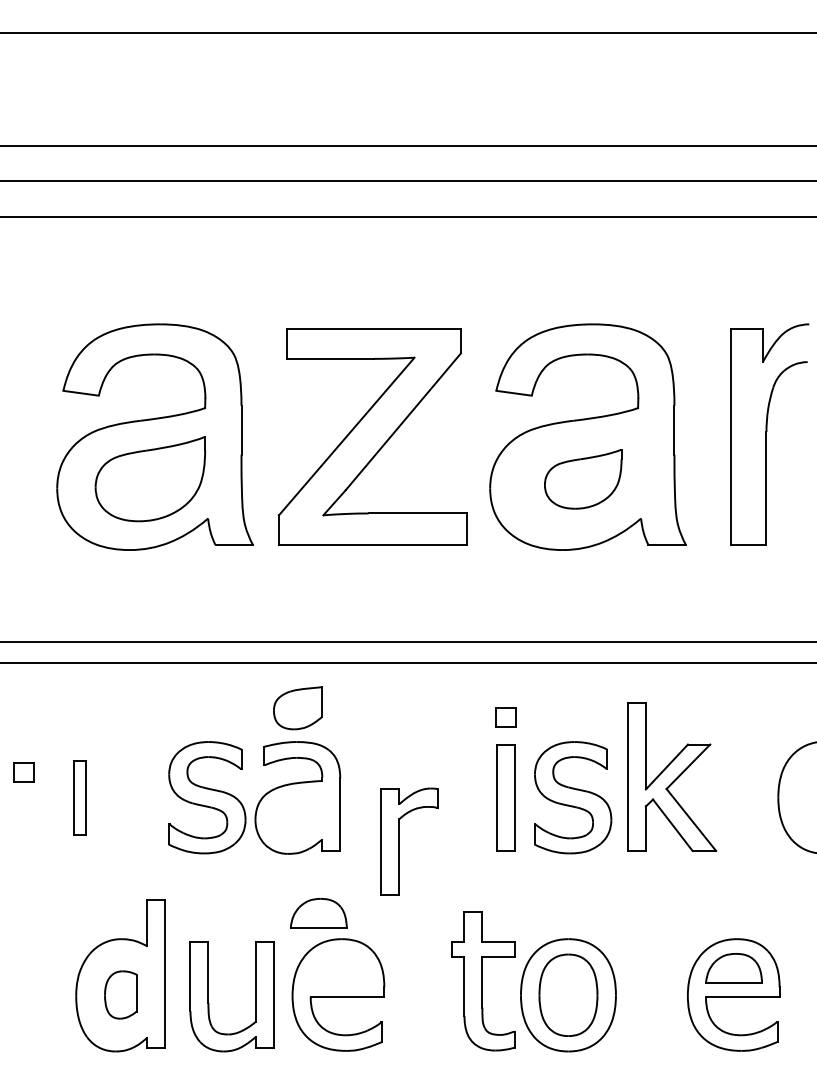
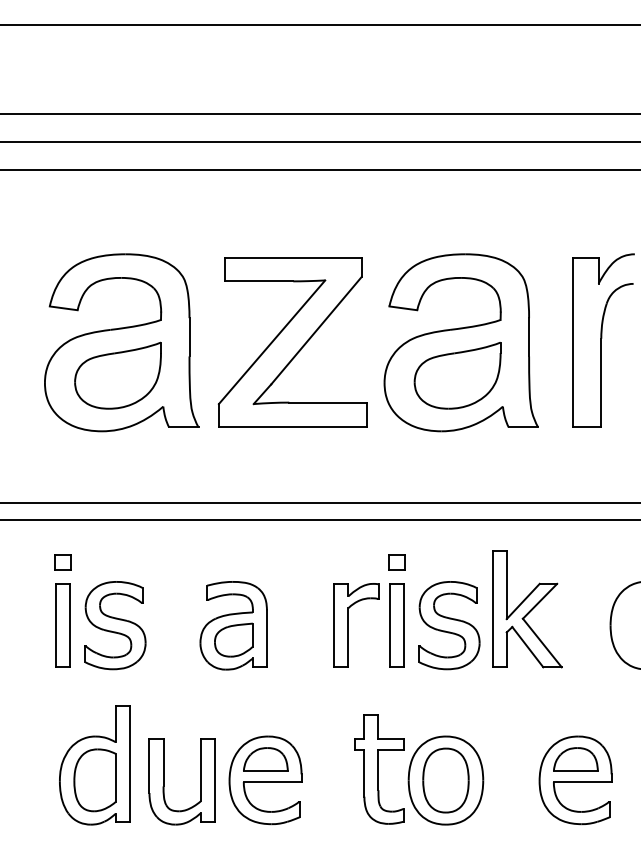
part: (582, 479) -> (456, 375), size x1.43
part: (297, 708) -> (233, 640), moved
part: (23, 772) -> (62, 562), moved
part: (79, 797) -> (62, 625), size x1.43
part: (207, 797) -> (115, 625), moved
part: (399, 841) -> (348, 625), moved
part: (318, 913) -> (265, 759), moved
part: (120, 994) -> (94, 779), size x1.67

